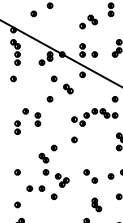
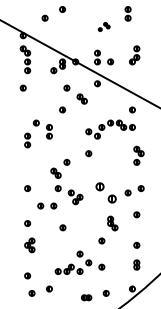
part: (89, 21) -> (104, 26), size x0.6
part: (90, 176) -> (106, 192), size x1.4
part: (53, 196) -> (62, 227), moved

